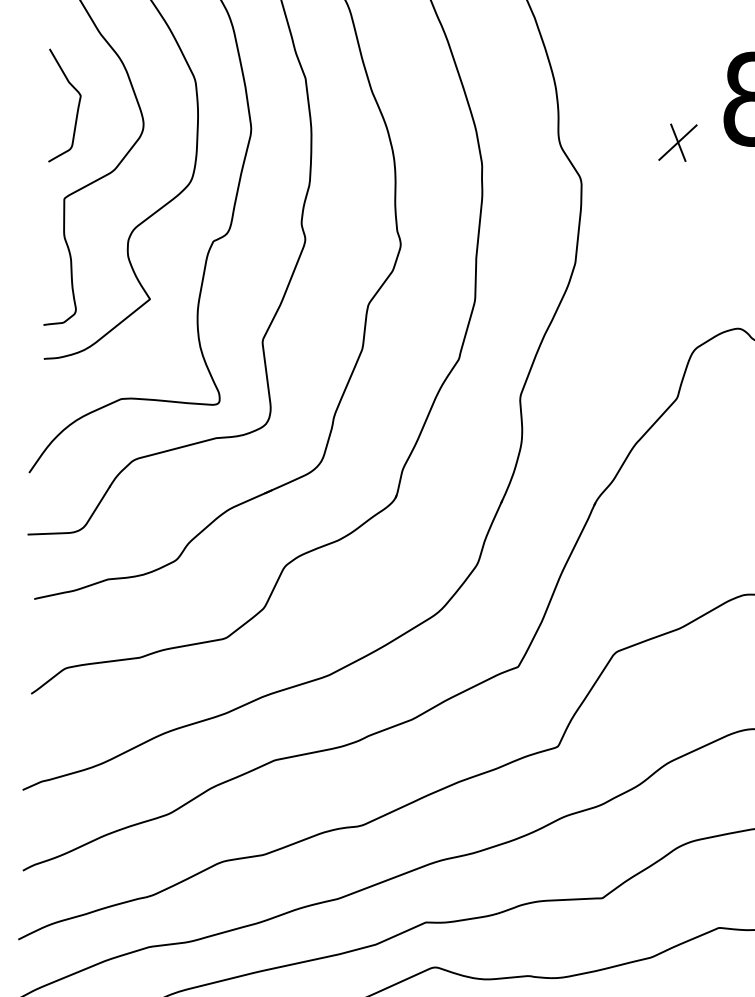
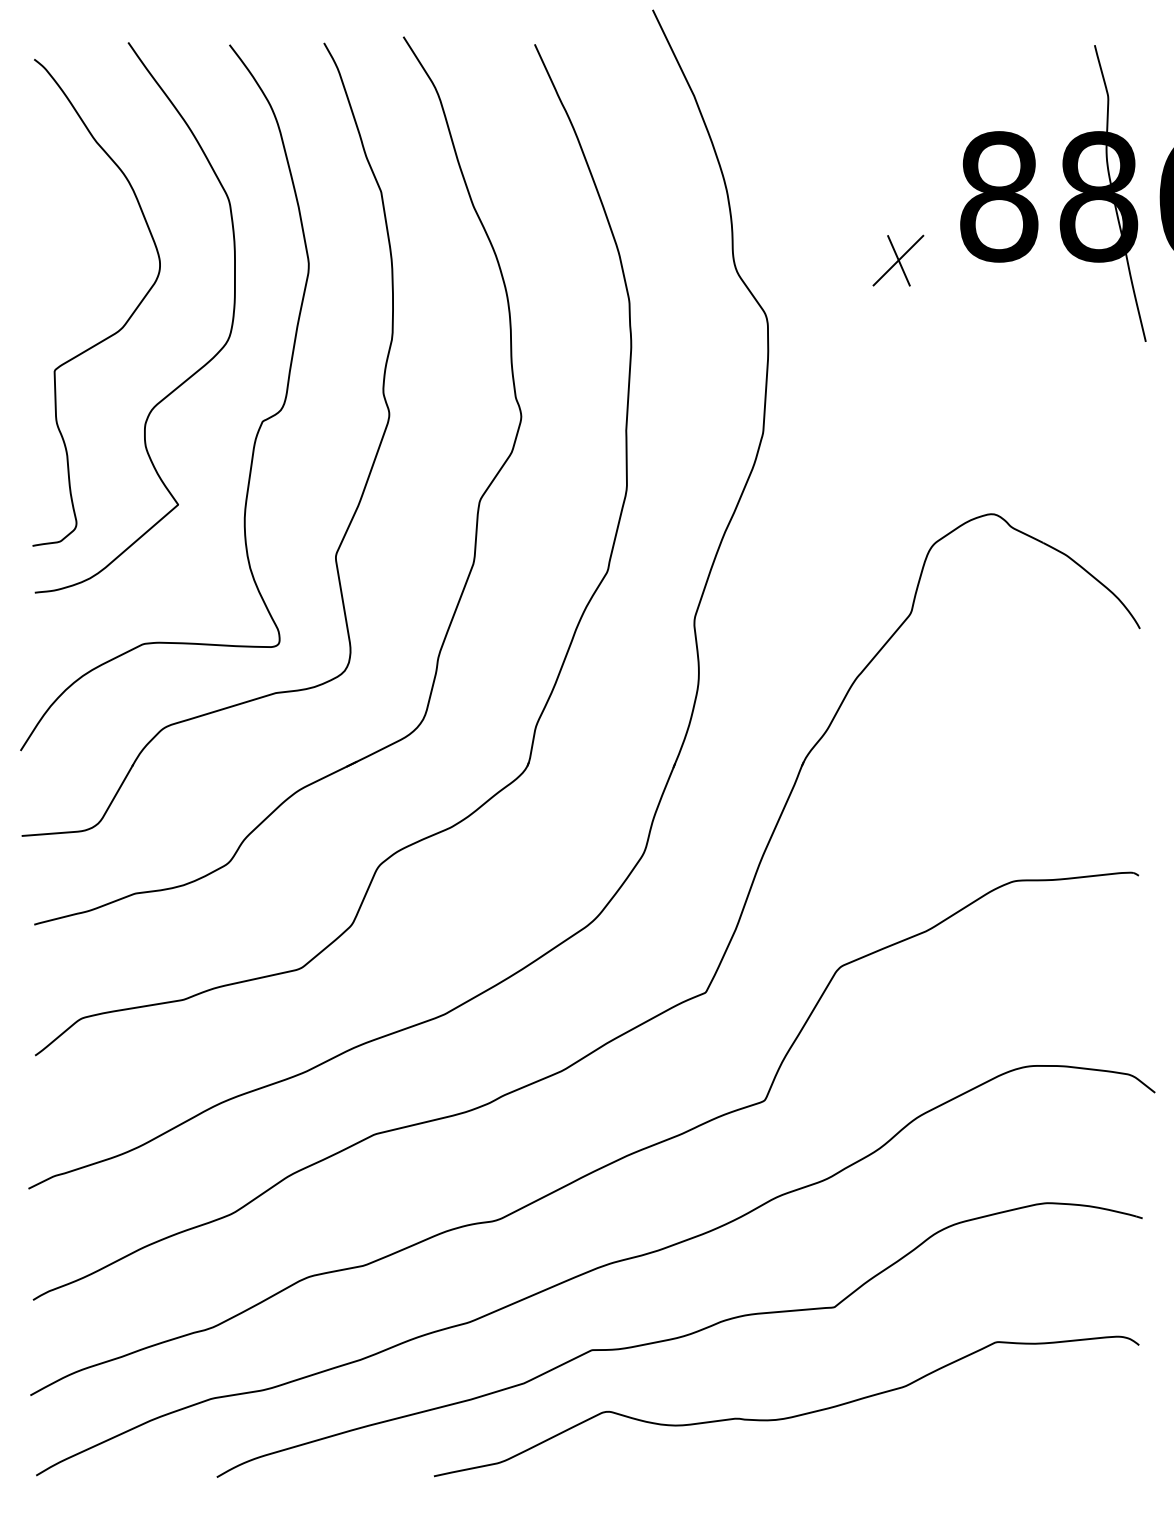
curve: (77, 110) -> (67, 248), removed

